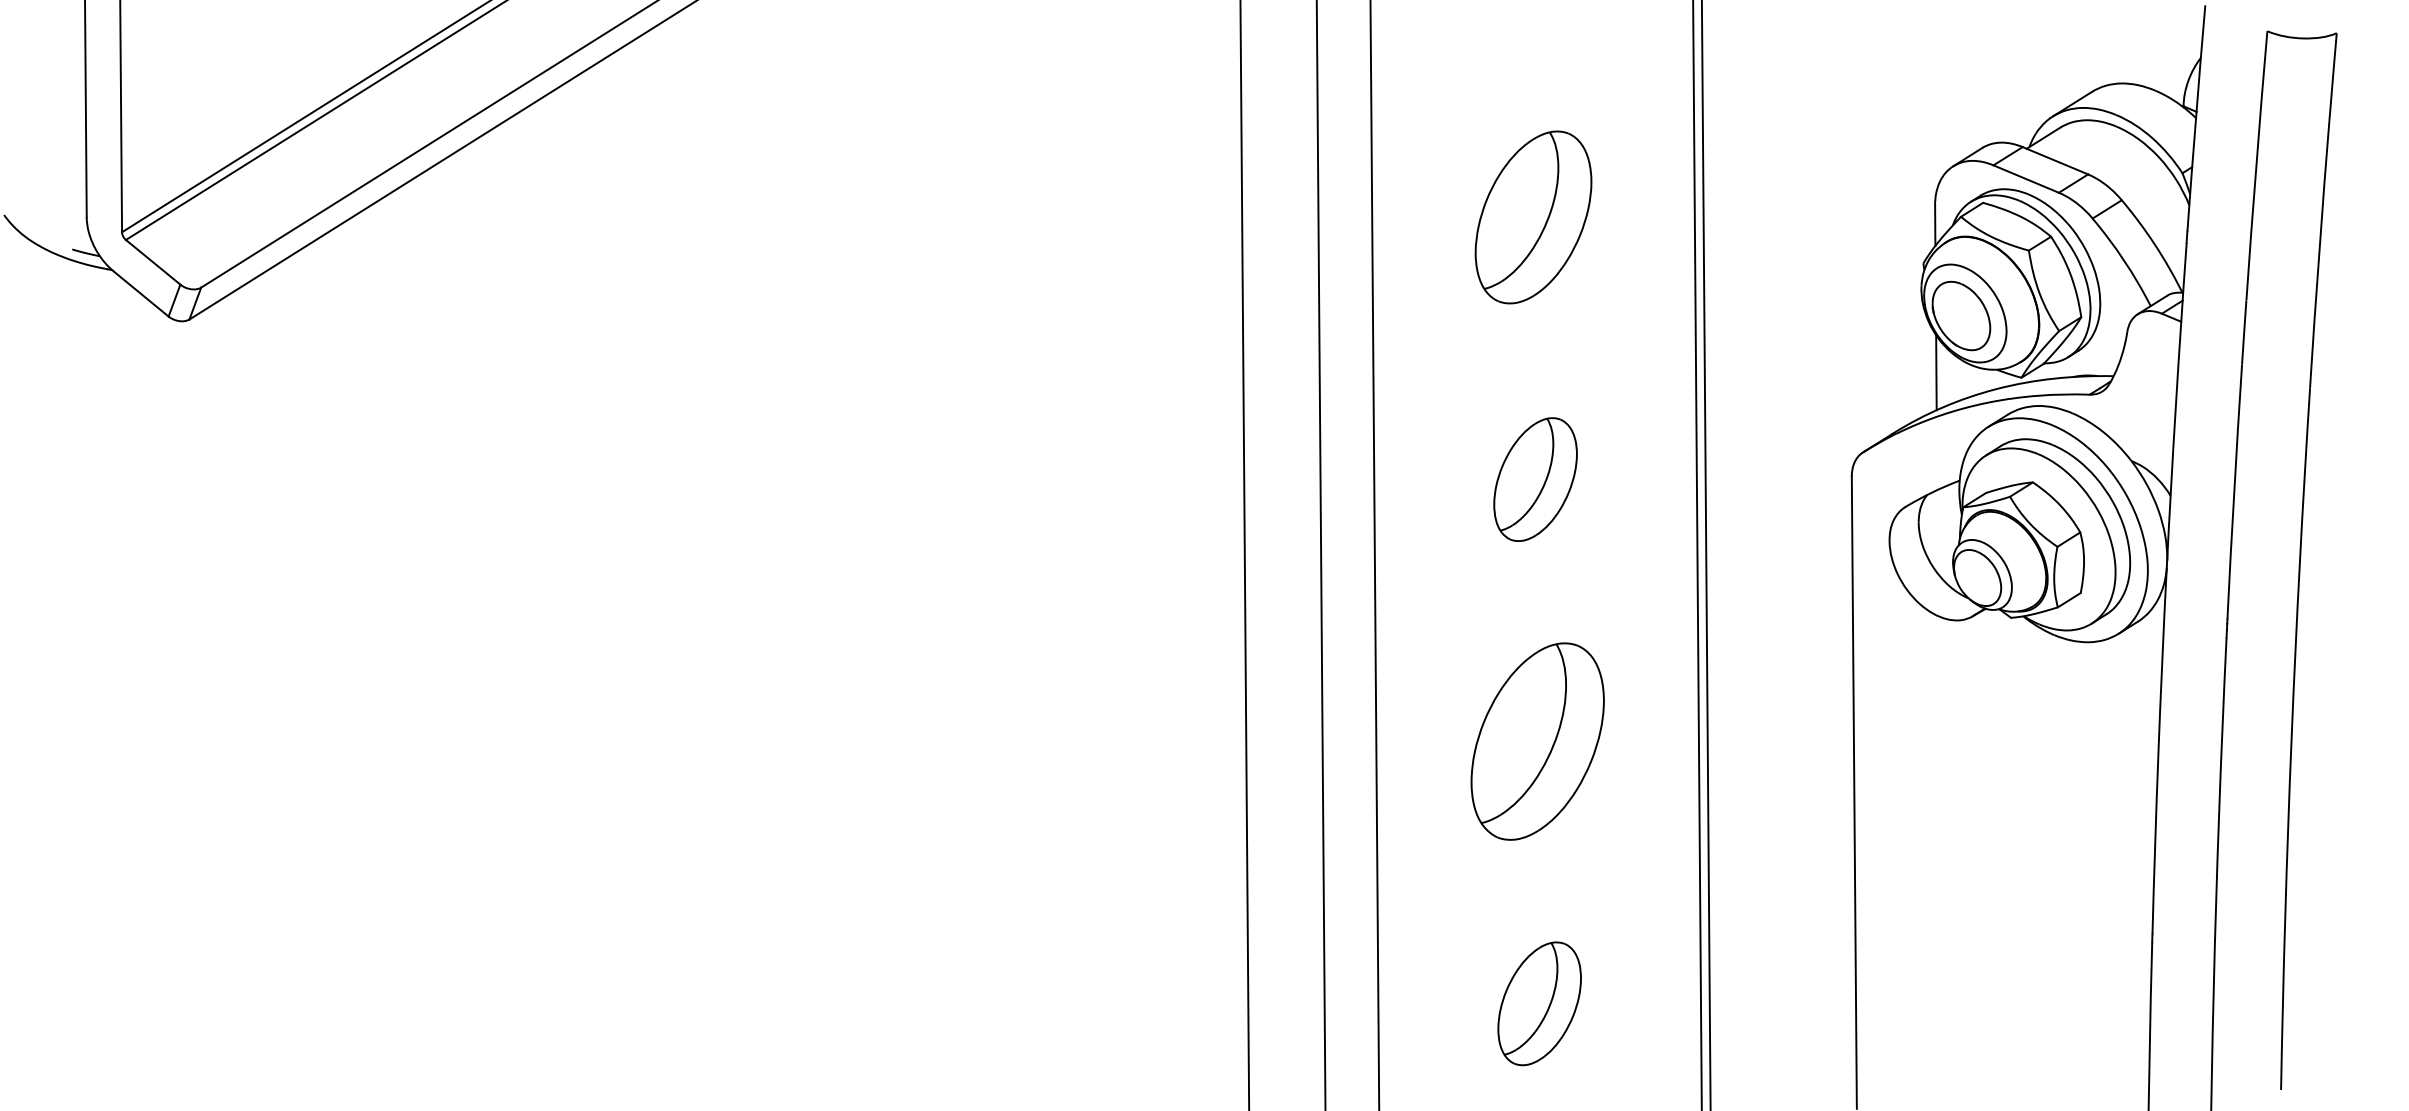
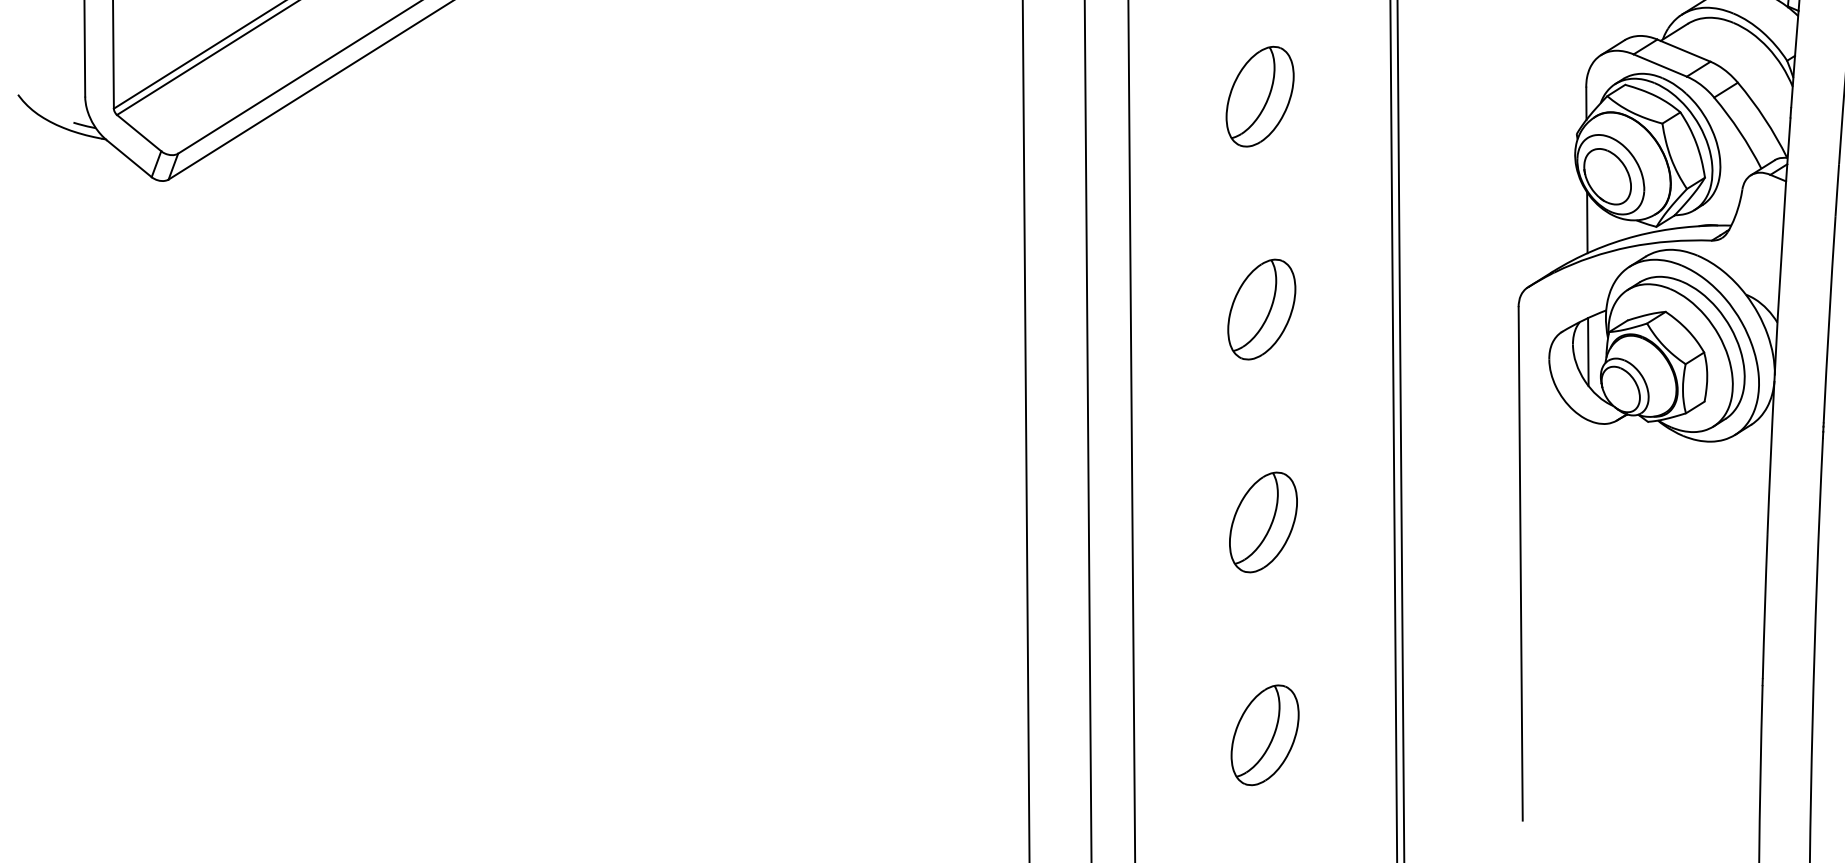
part: (1533, 217) -> (1260, 96), size x0.71
line: (1937, 531) -> (1588, 351), added
part: (1537, 741) -> (1263, 522), size x0.62

